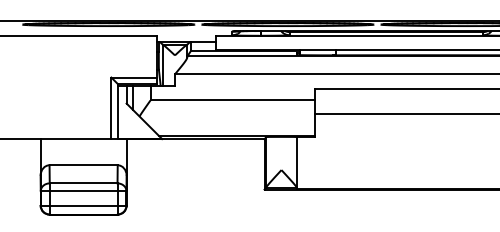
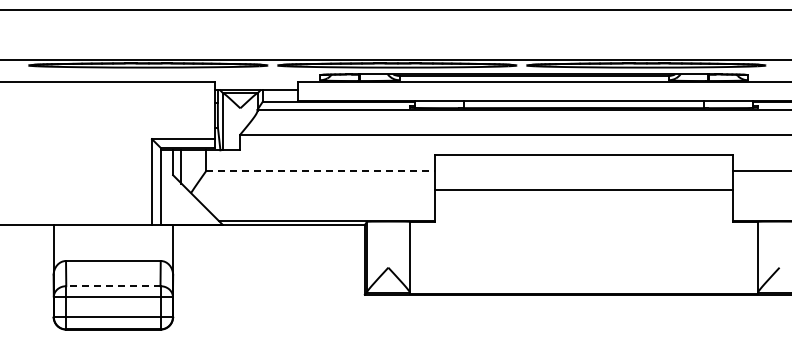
line: (232, 100) -> (320, 170), solid -> dashed
line: (82, 183) -> (112, 286), solid -> dashed

